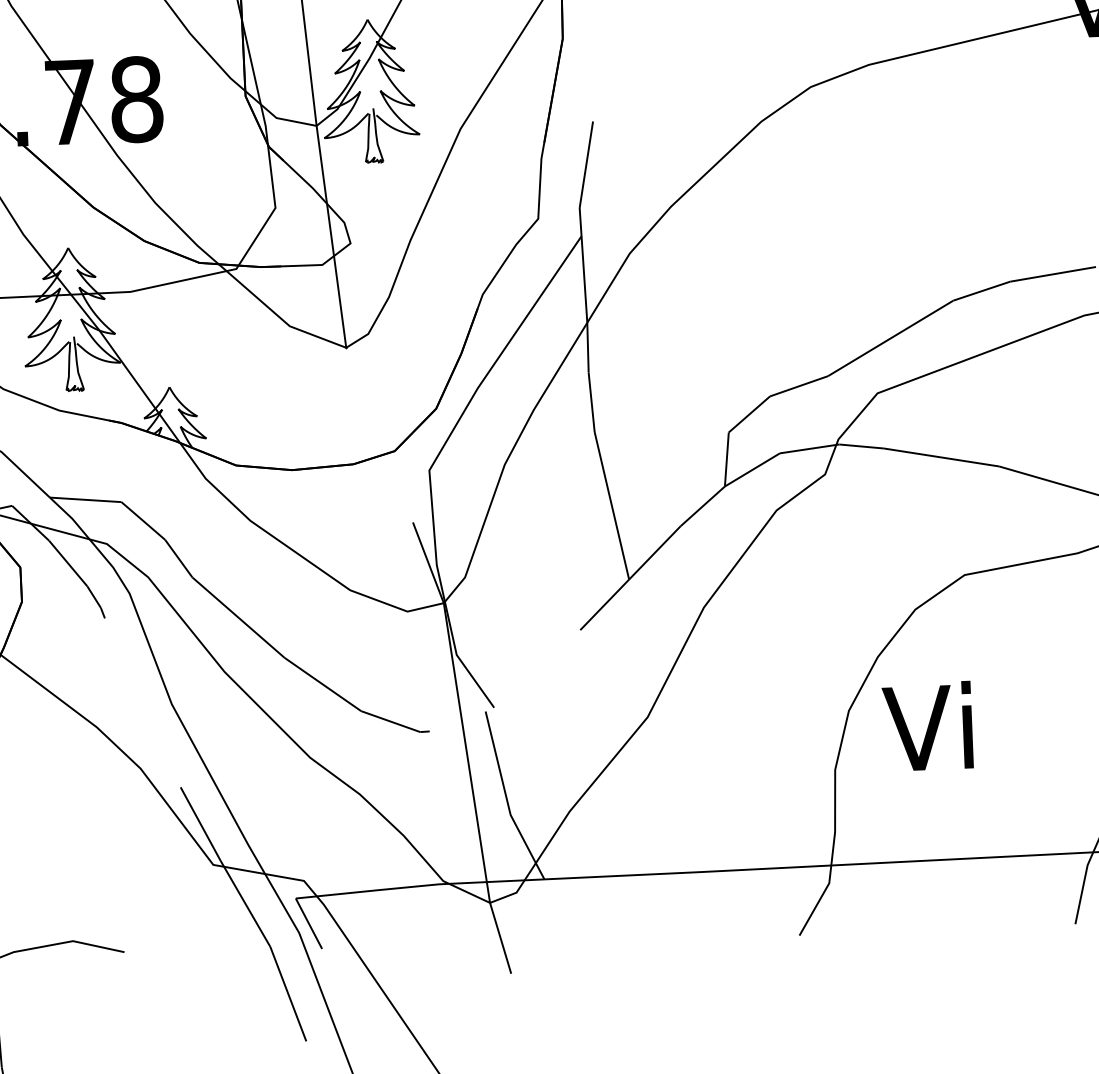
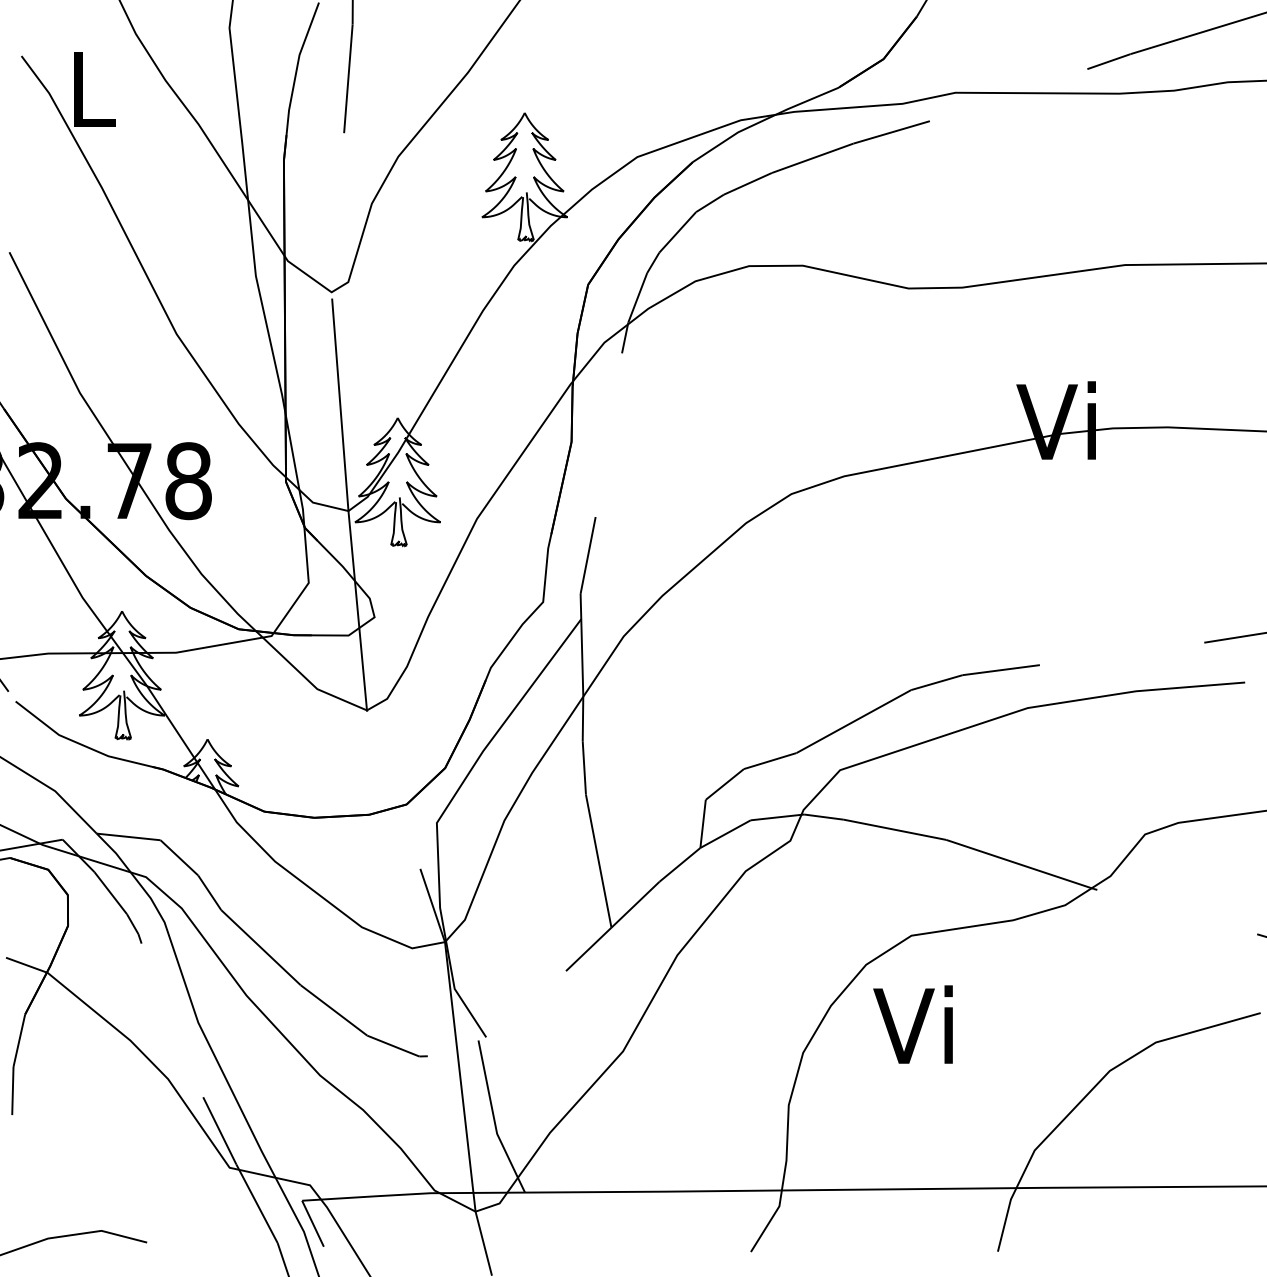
text: (927, 726) -> (912, 1024), moved

